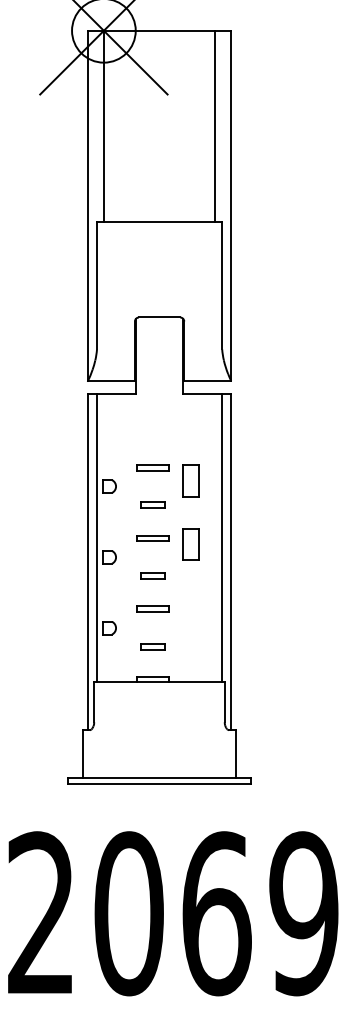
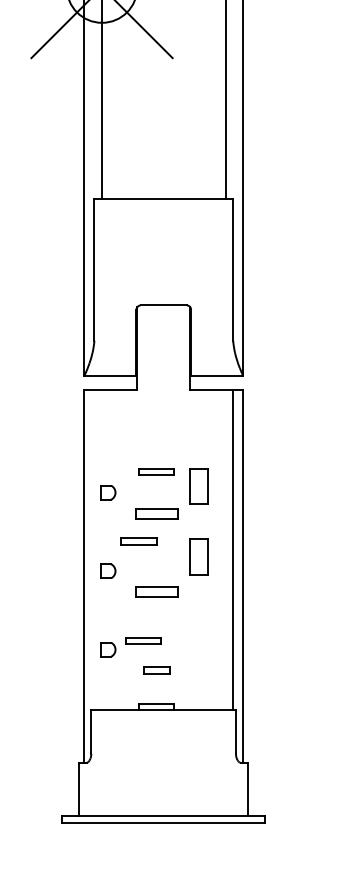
part: (152, 504) -> (155, 512), size x1.6
line: (96, 538) -> (93, 550), removed
part: (152, 538) -> (138, 541), moved
part: (152, 575) -> (155, 591), size x1.6
part: (152, 608) -> (142, 640), moved

